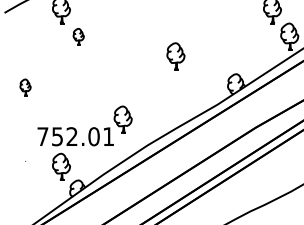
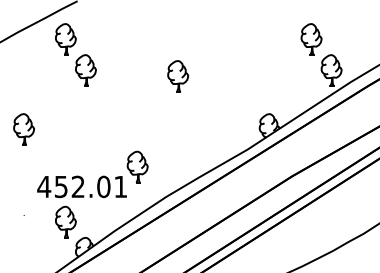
part: (78, 36) -> (85, 70), size x1.67
part: (176, 56) -> (178, 76), moved
part: (25, 87) -> (23, 129), size x1.67
text: (43, 136) -> (44, 186), 752.01 -> 452.01

